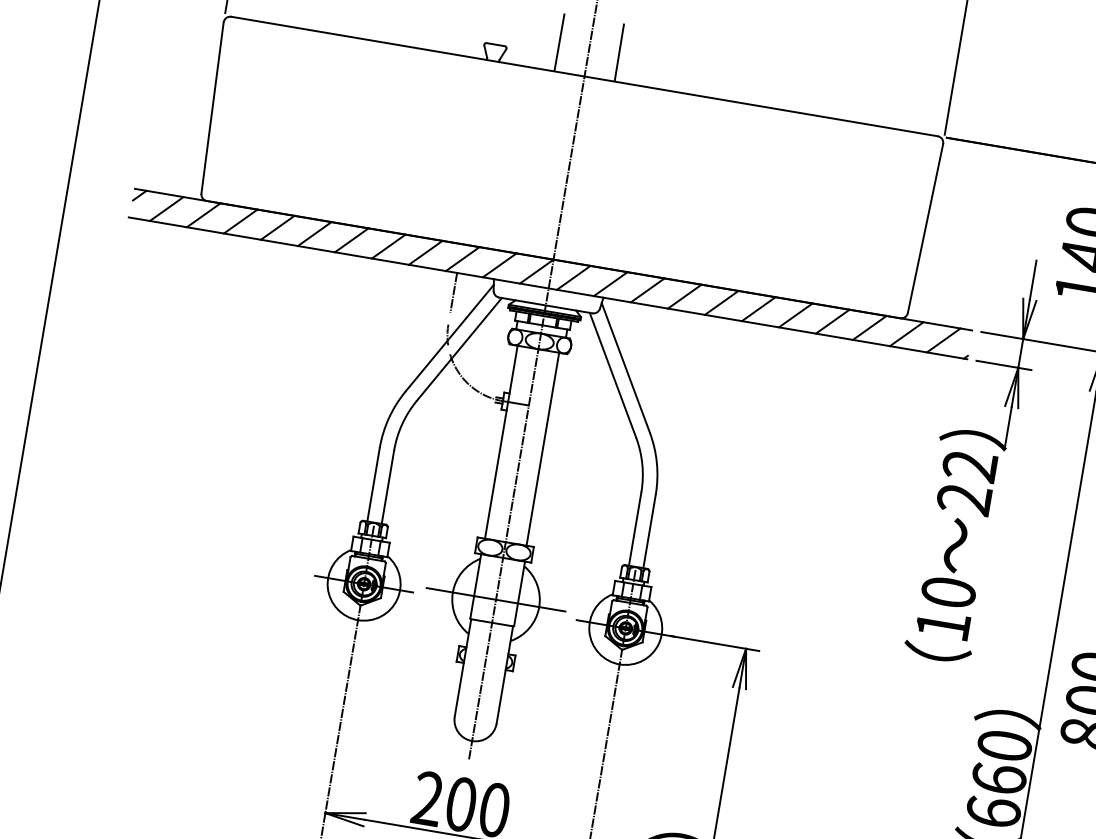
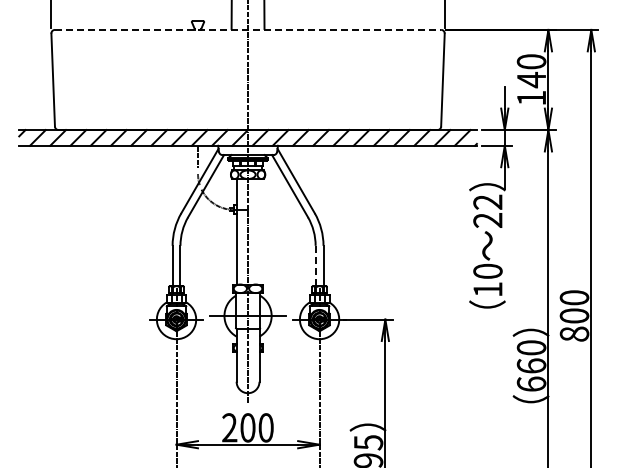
line: (585, 75) -> (248, 29), solid -> dashed
line: (543, 448) -> (259, 231), removed
line: (635, 528) -> (315, 265), solid -> dashed

